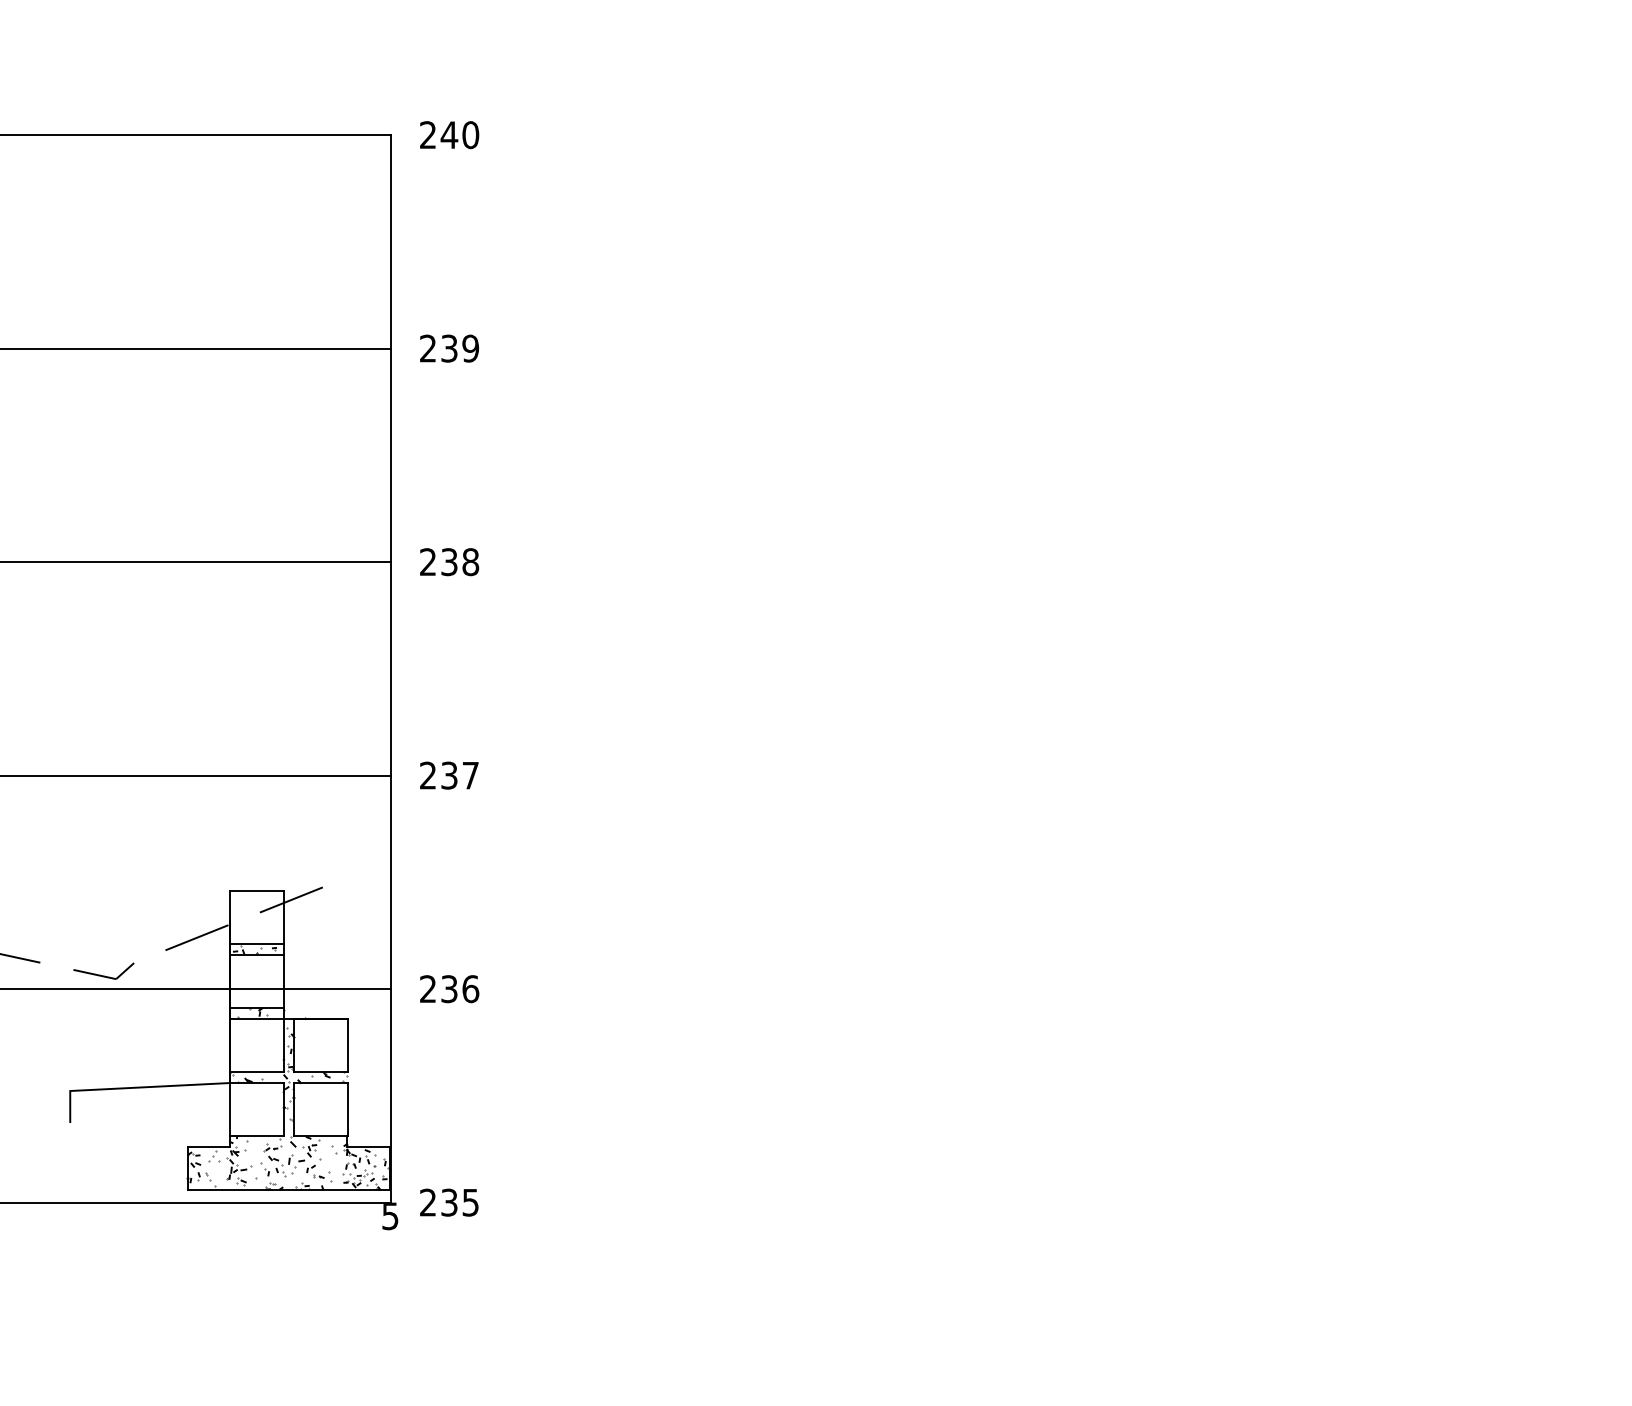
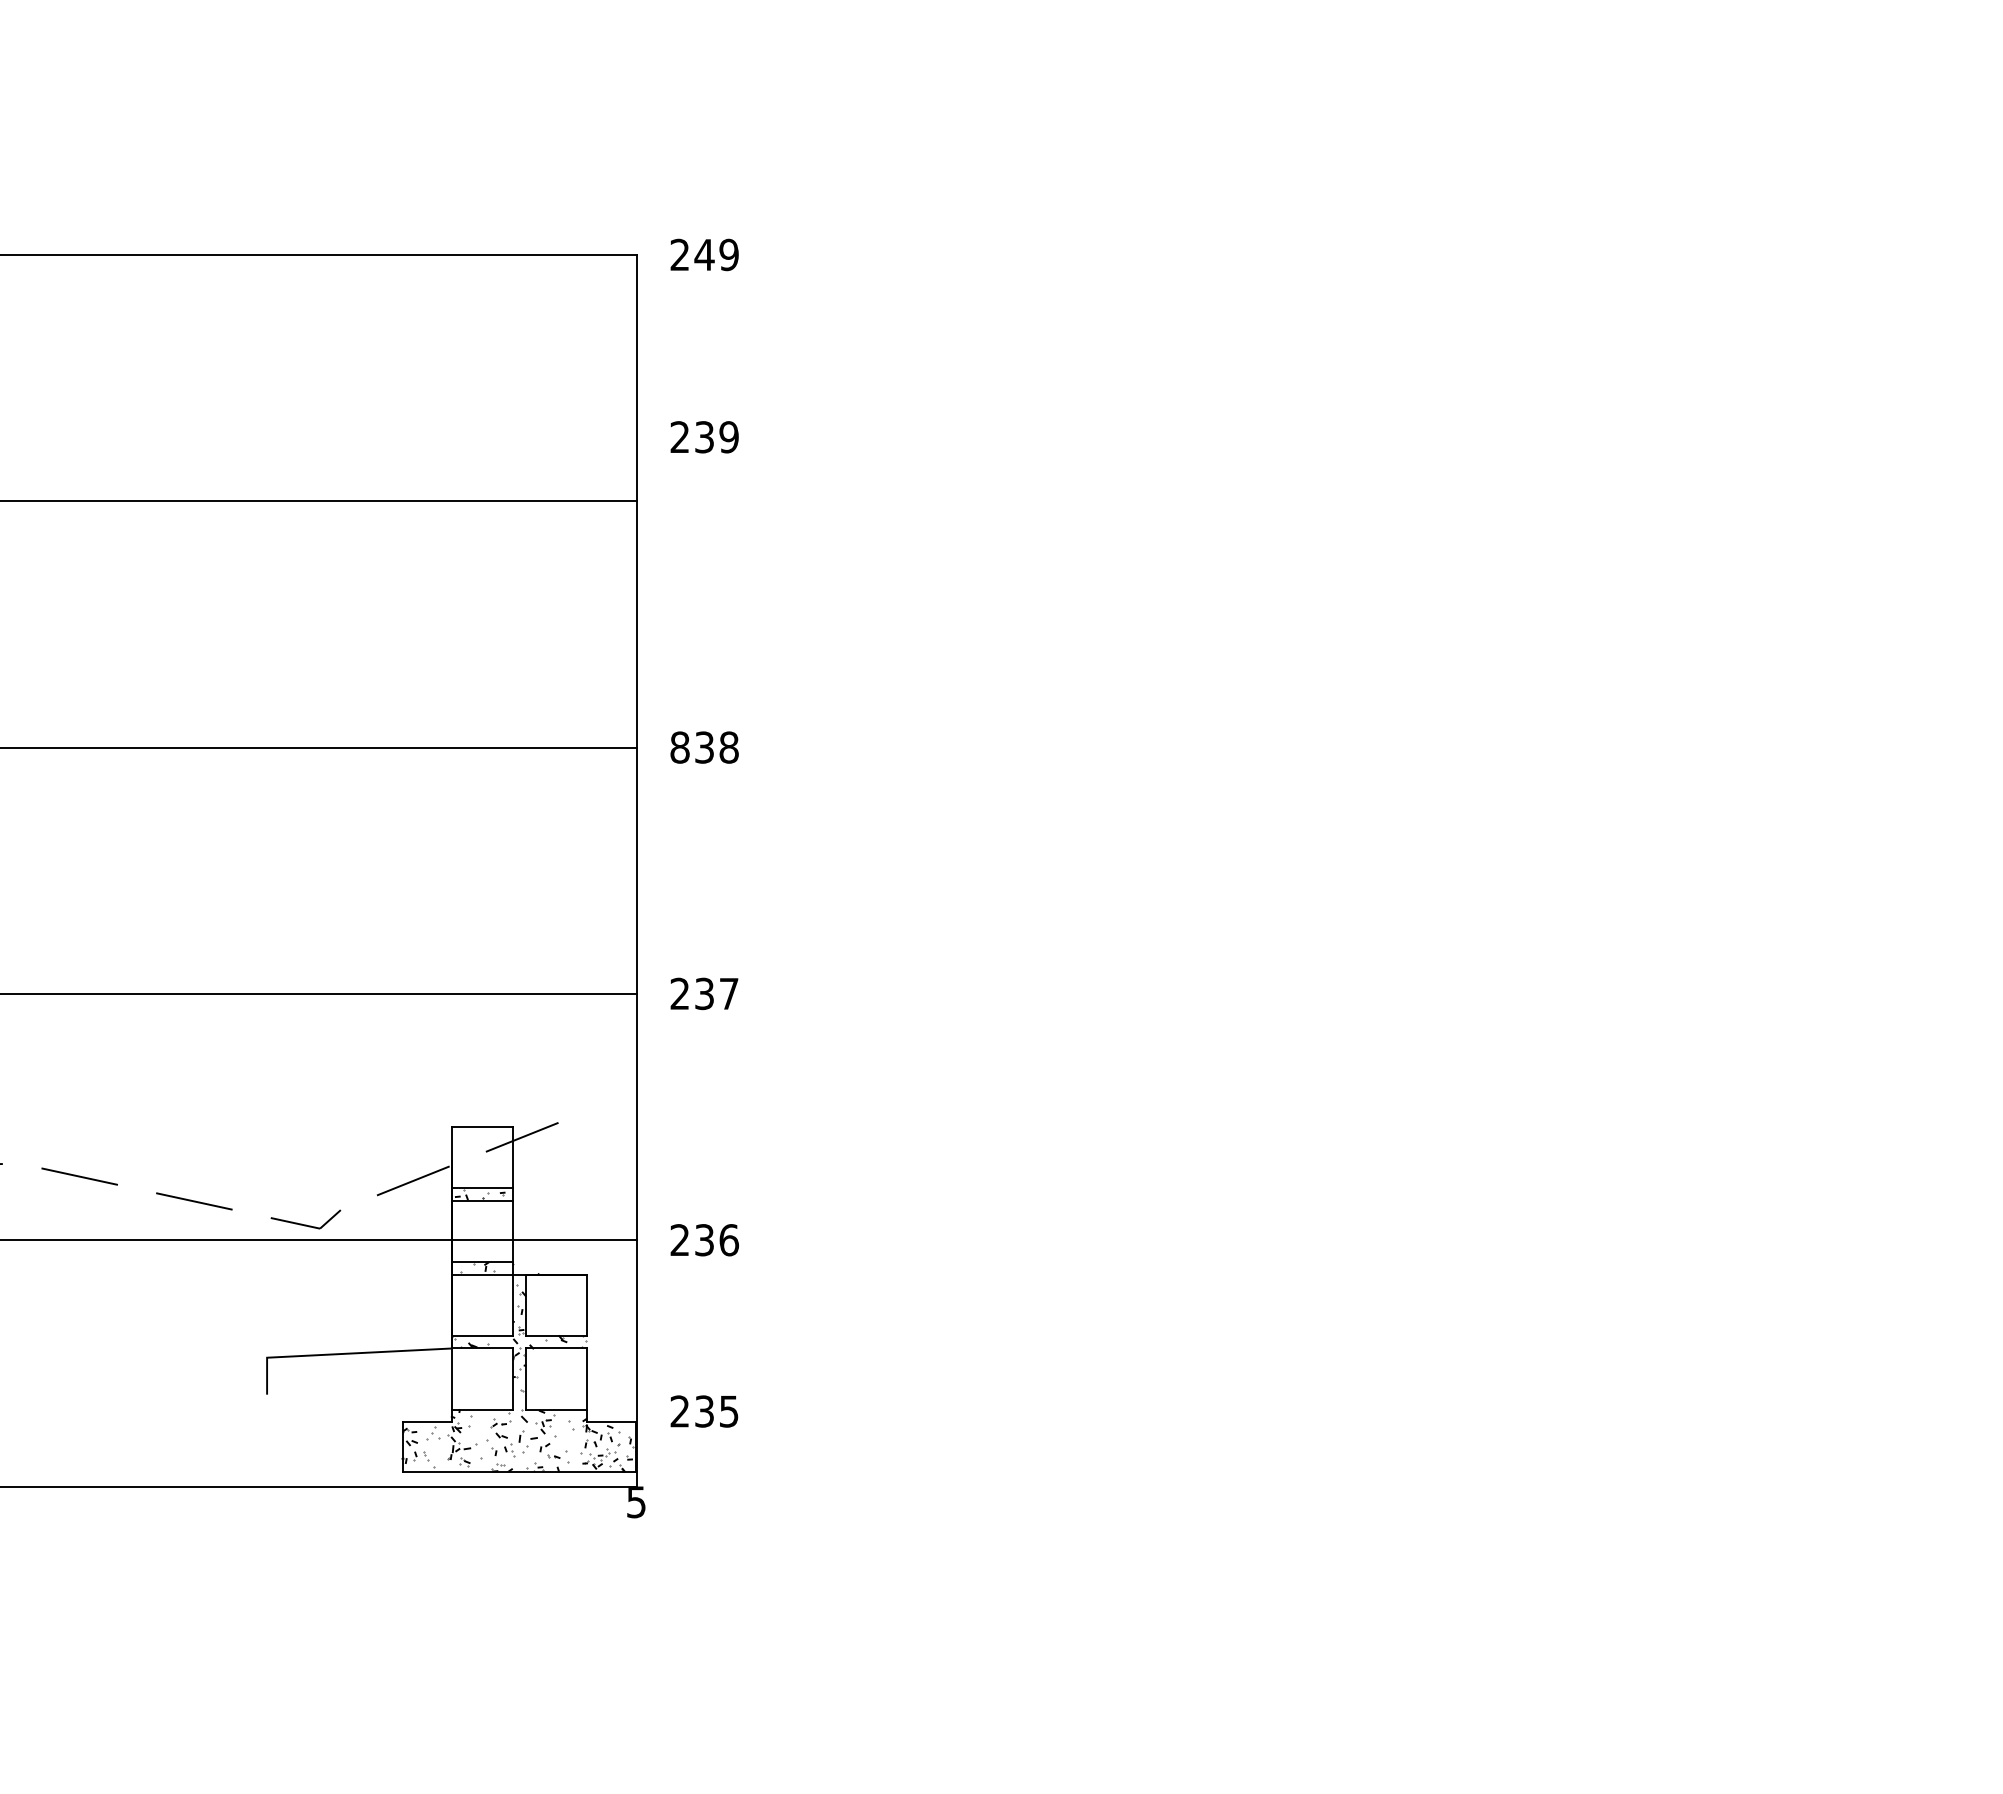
text: (470, 135) -> (728, 255), 240 -> 249
text: (449, 348) -> (704, 437), moved
text: (427, 562) -> (679, 747), 238 -> 838
text: (449, 1202) -> (704, 1411), moved

